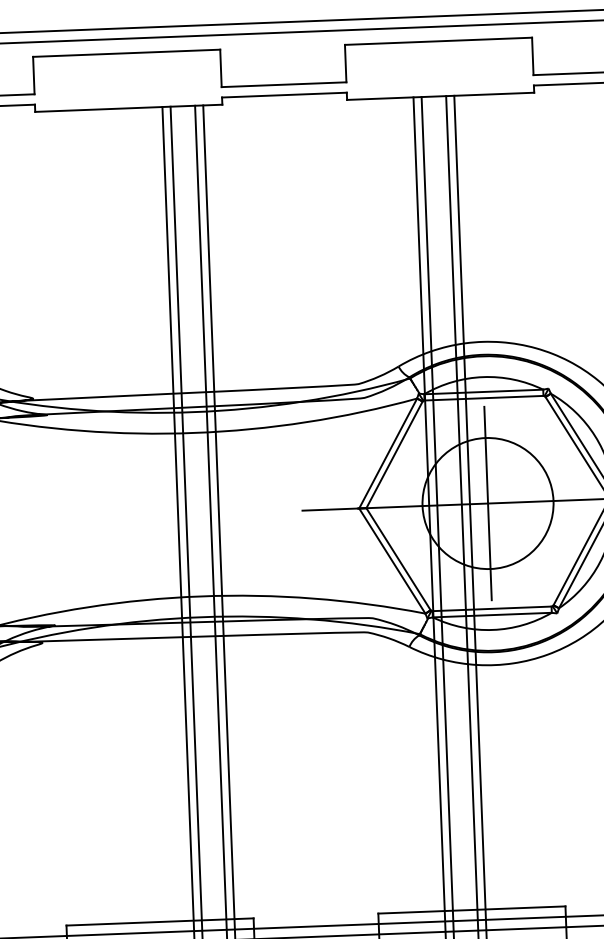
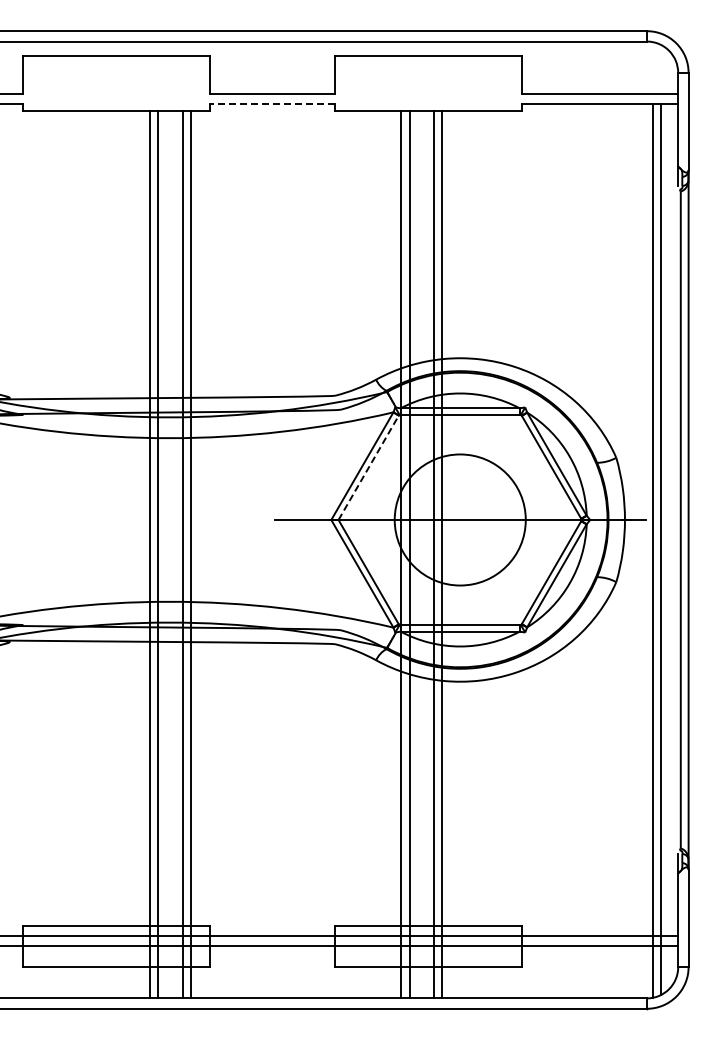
line: (283, 95) -> (271, 104), solid -> dashed
line: (394, 454) -> (368, 467), solid -> dashed
line: (488, 503) -> (460, 519), removed

